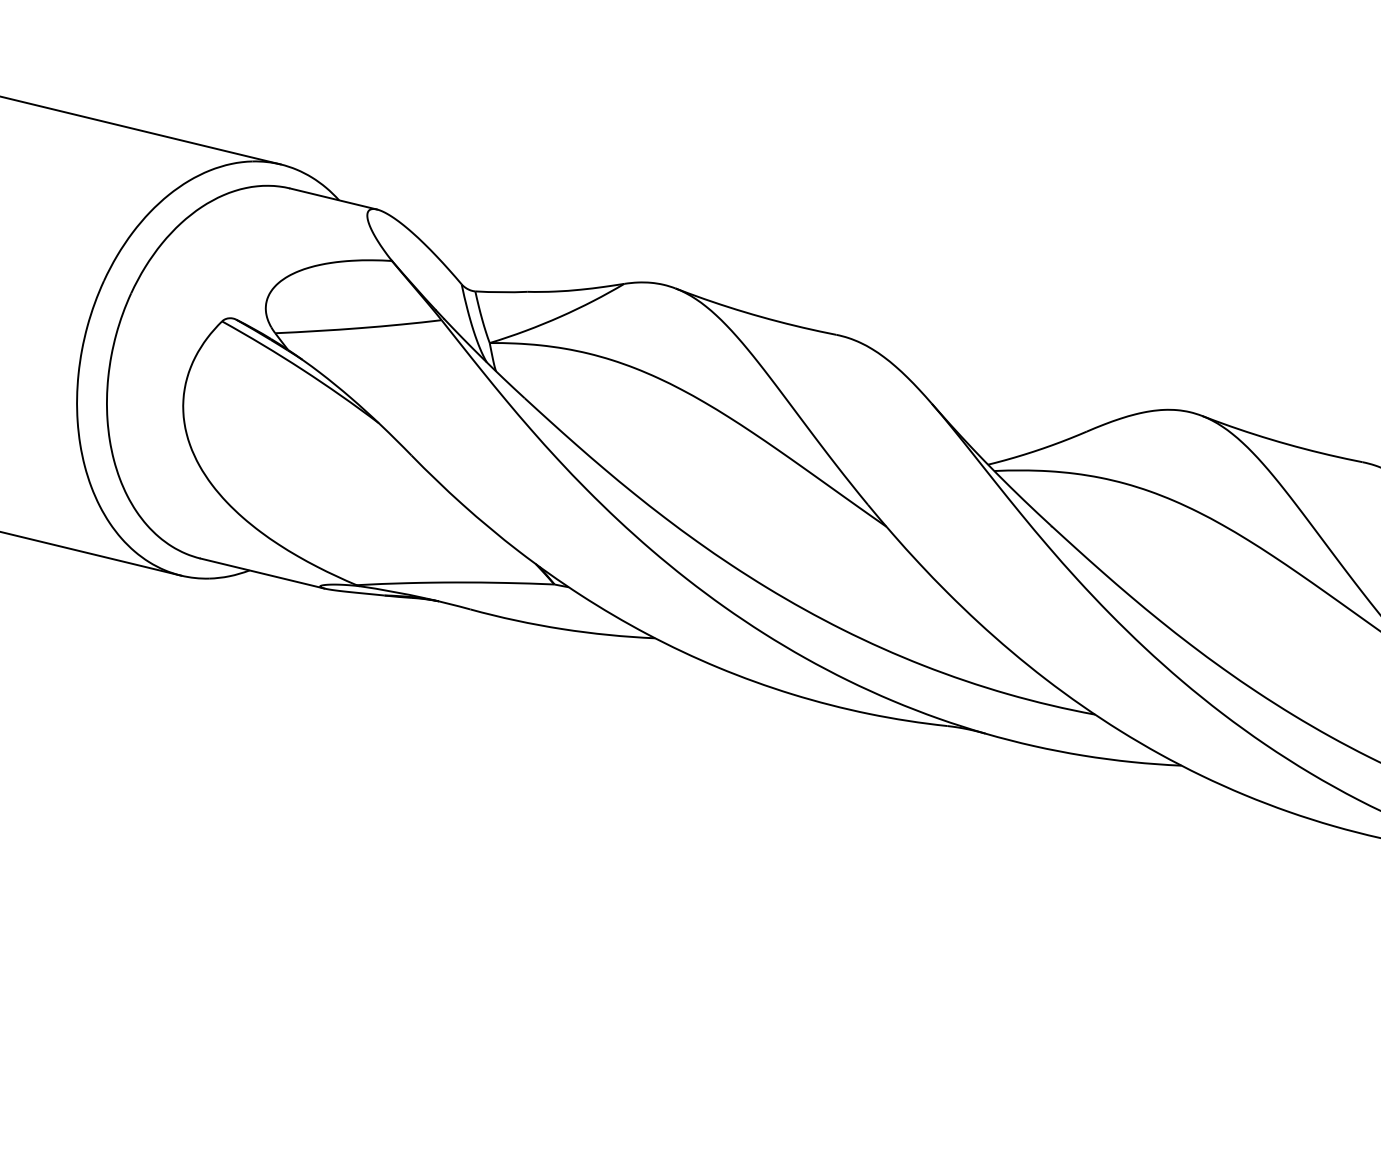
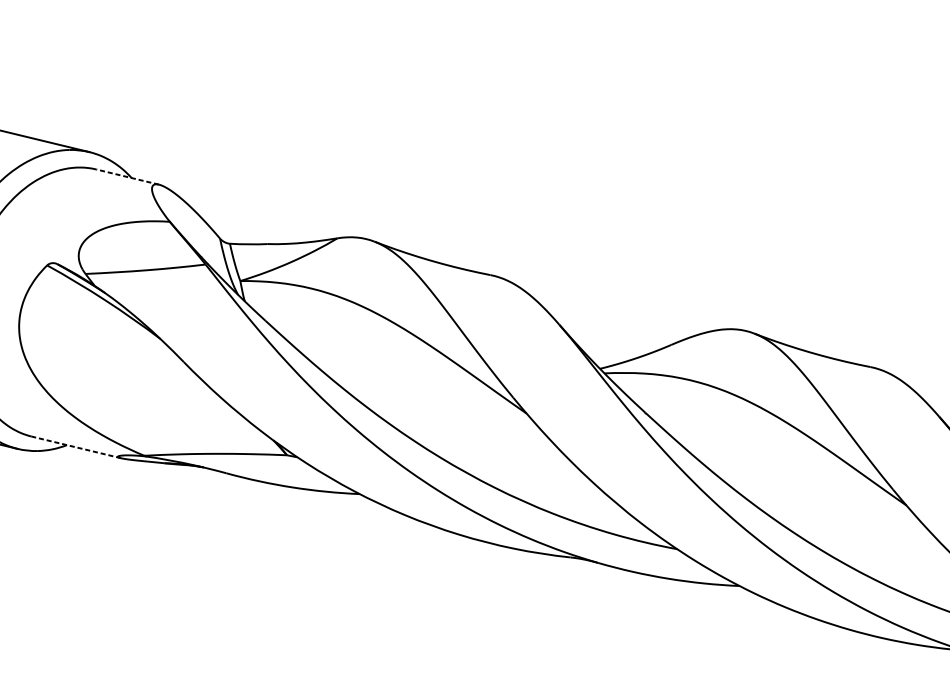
line: (333, 199) -> (127, 177), solid -> dashed
line: (262, 573) -> (76, 447), solid -> dashed

